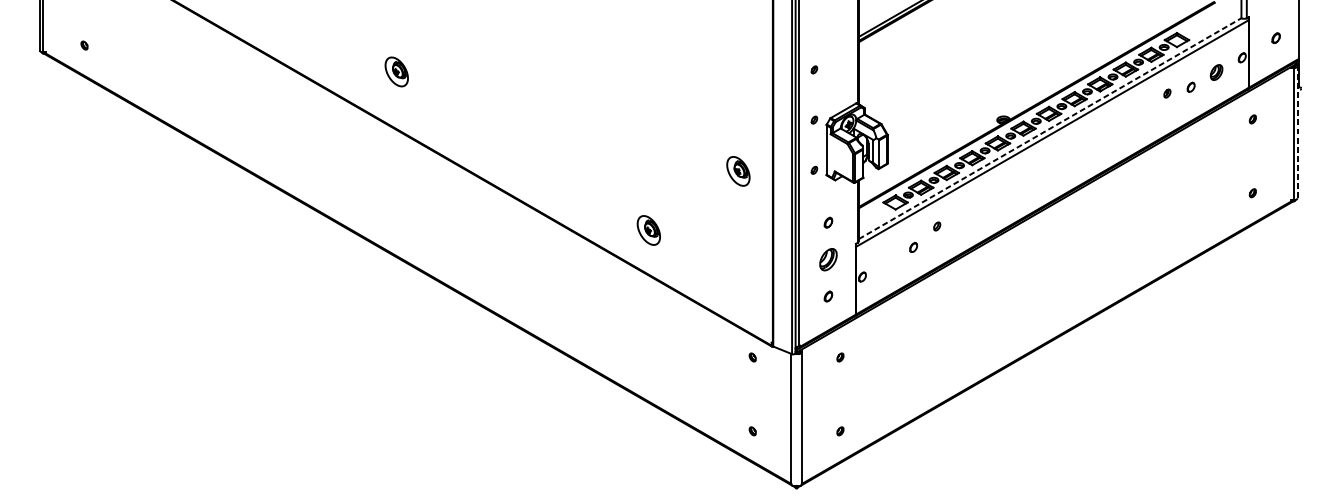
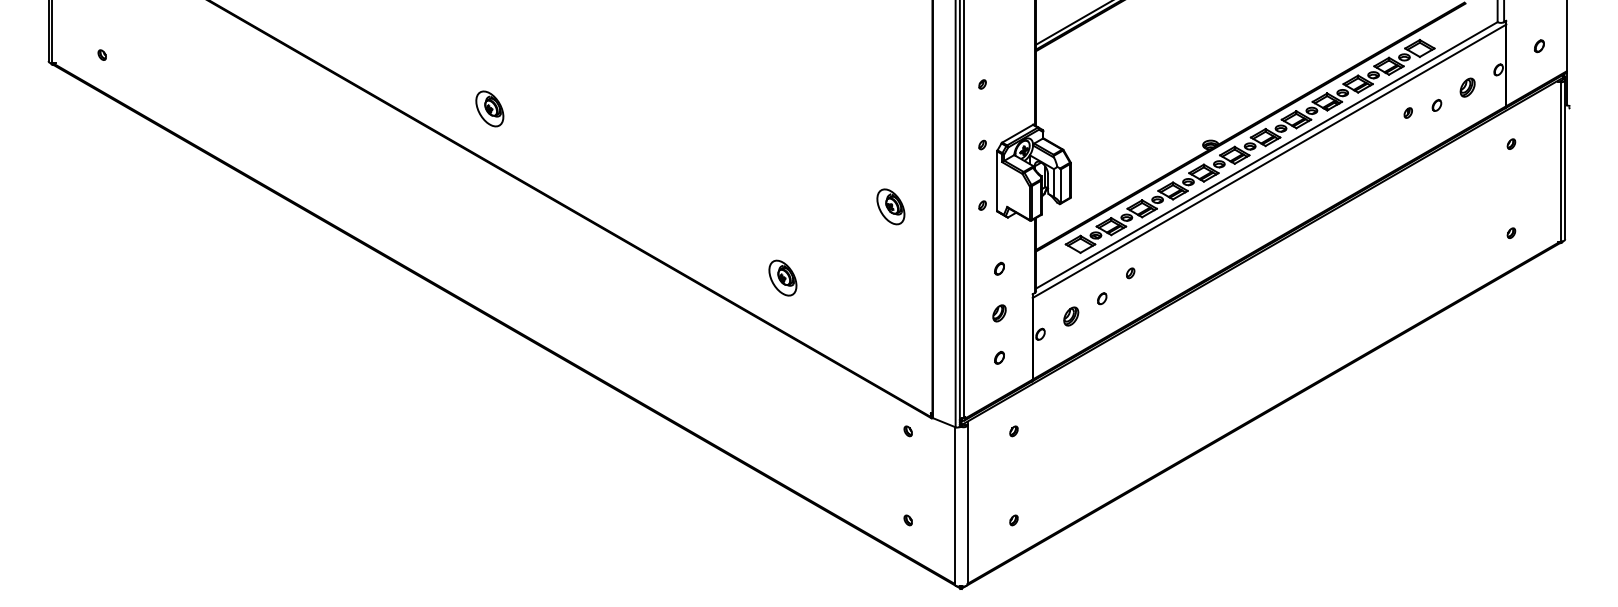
part: (396, 71) -> (489, 108), moved
line: (1050, 128) -> (1267, 155), dashed -> solid
line: (1297, 132) -> (1565, 159), dashed -> solid
part: (828, 259) -> (999, 313), size x0.62
part: (888, 262) -> (1071, 316), added

